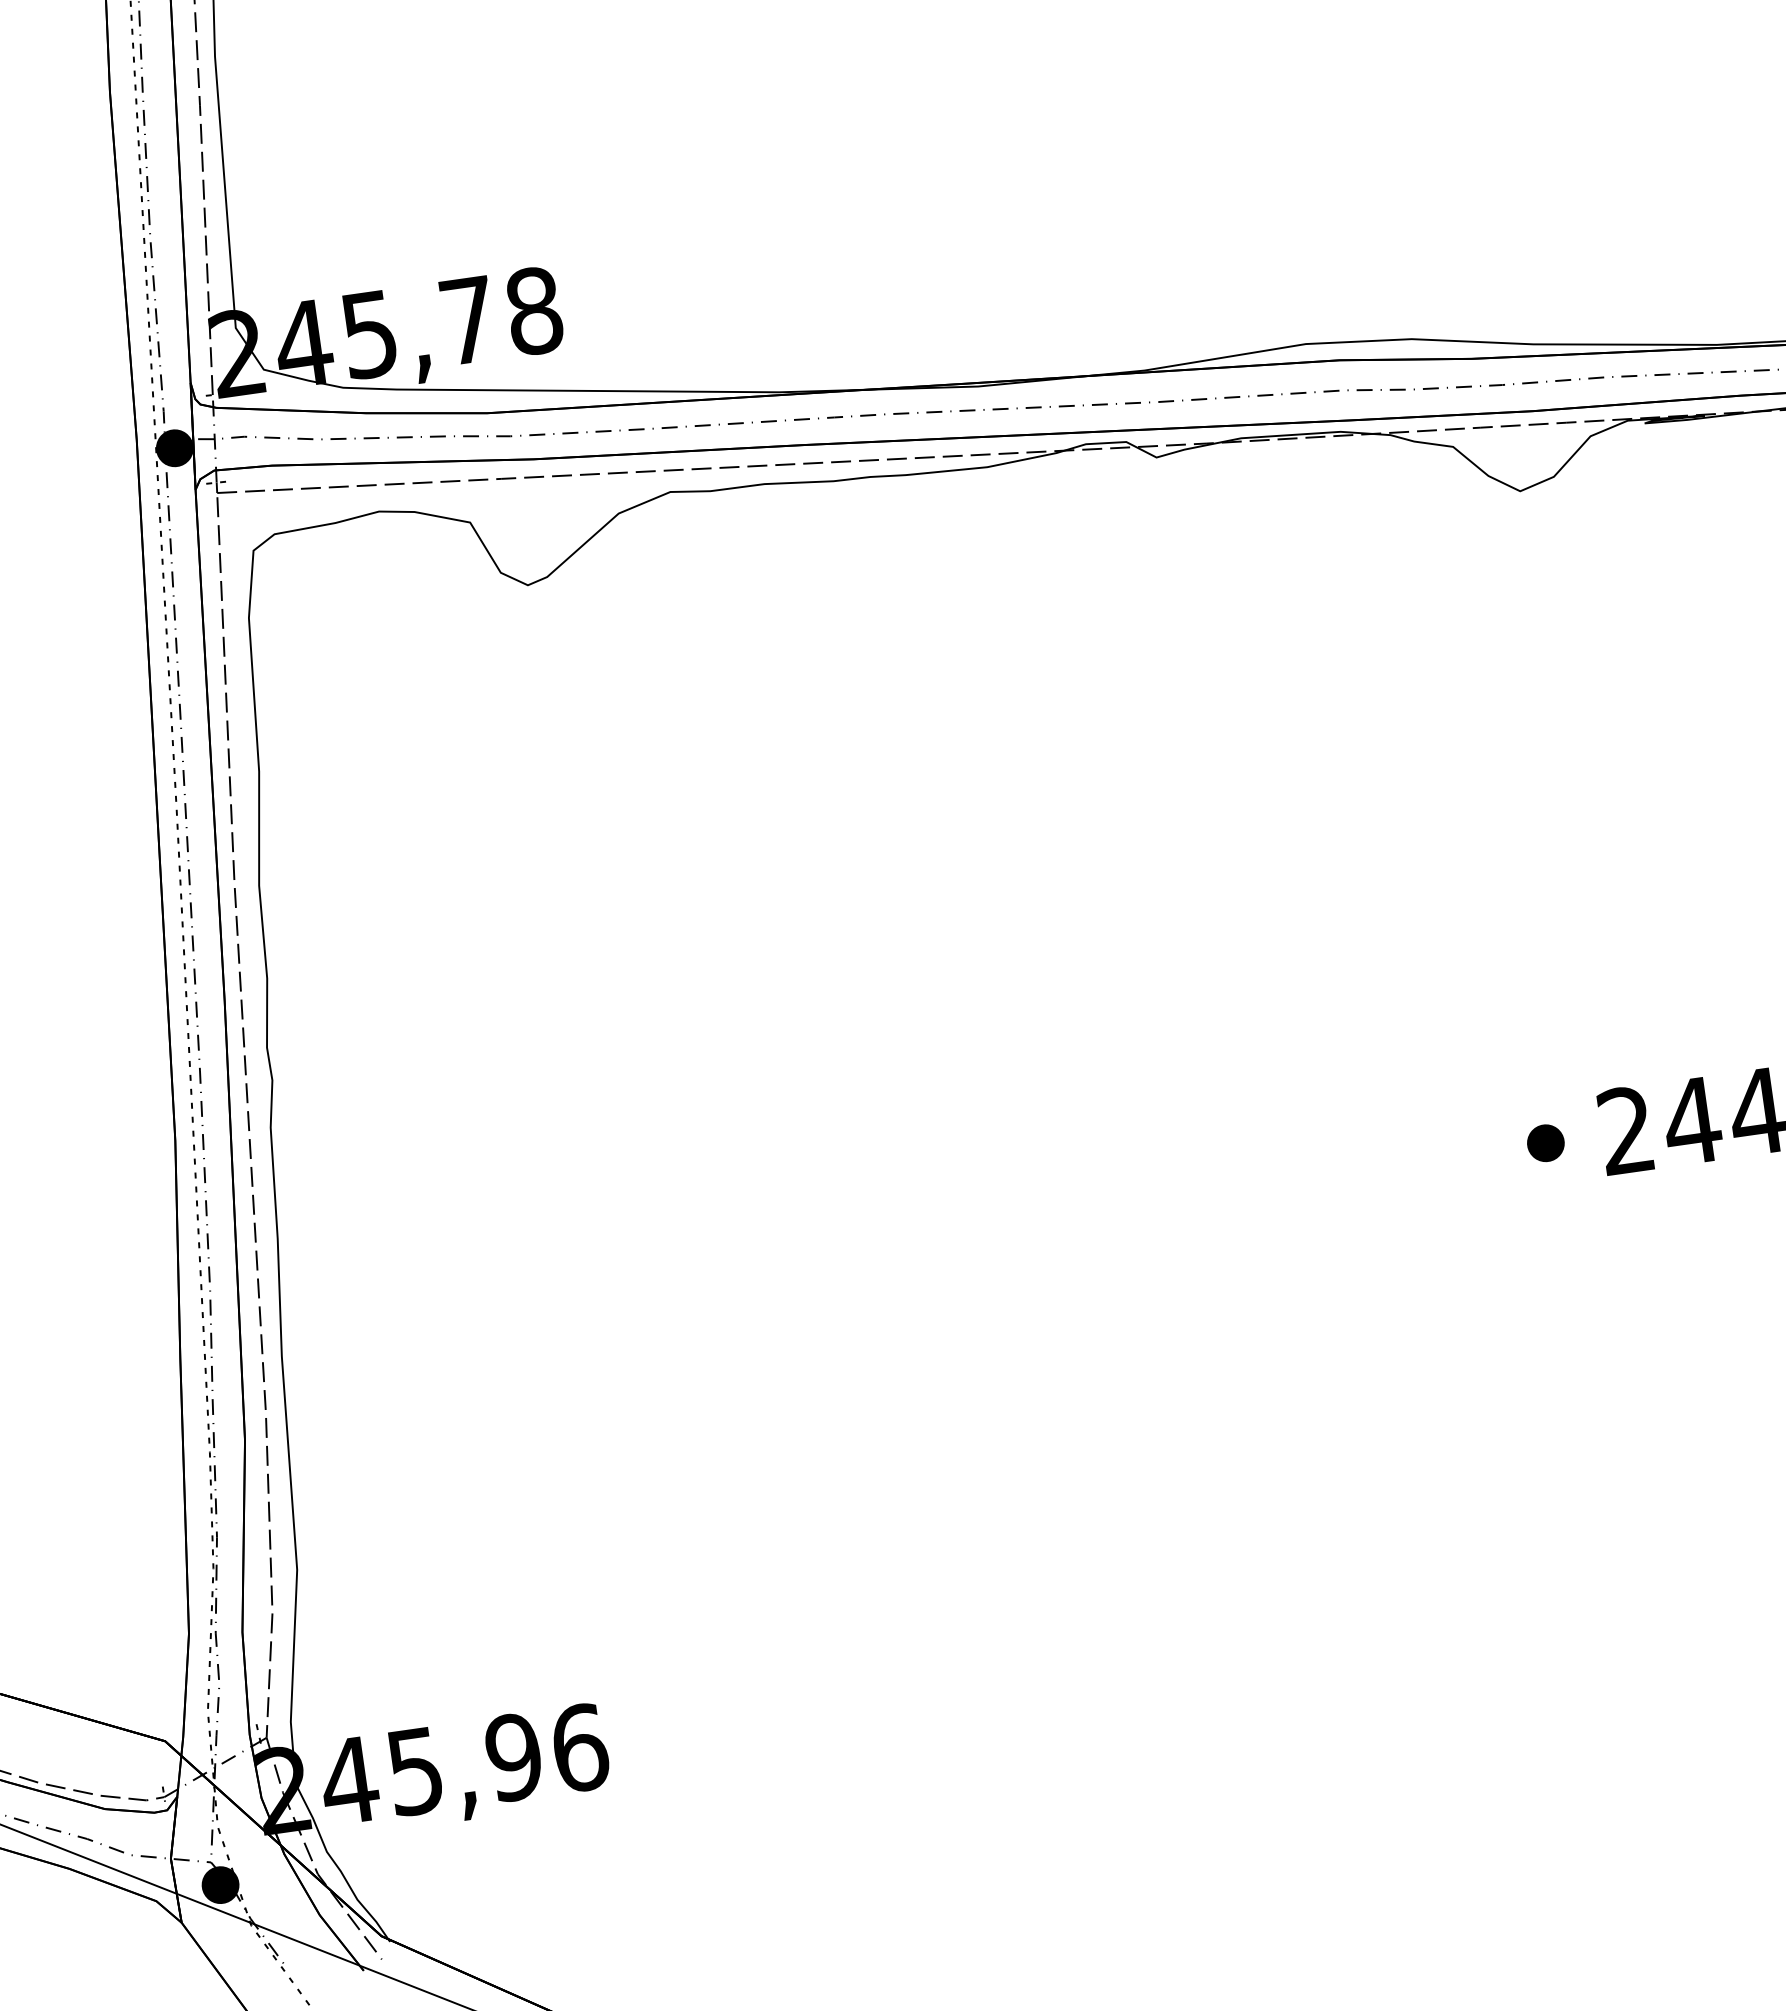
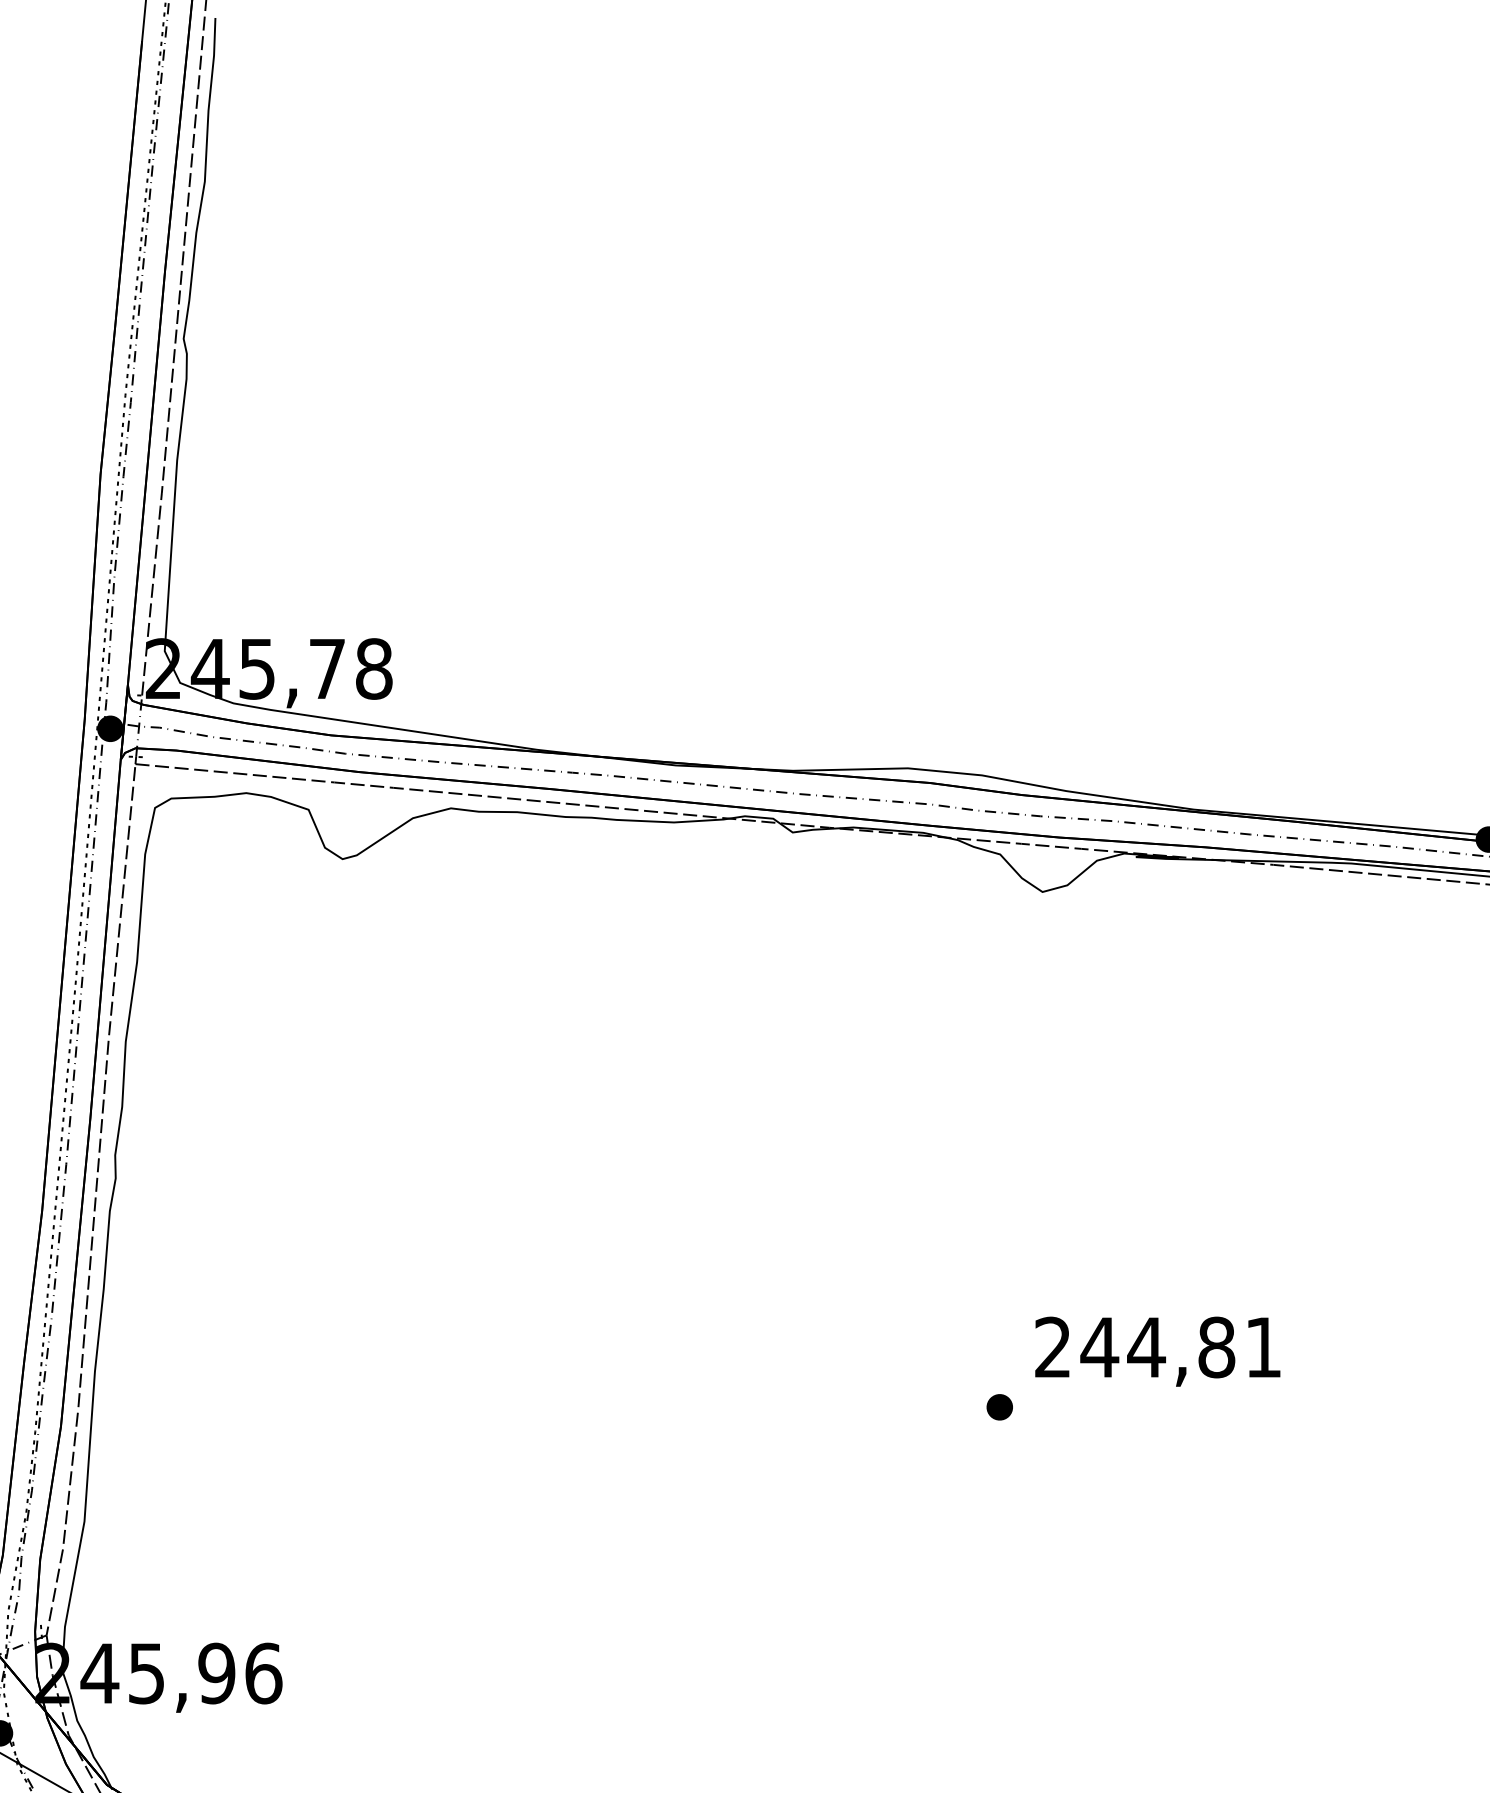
part: (1545, 1143) -> (999, 1407), moved

